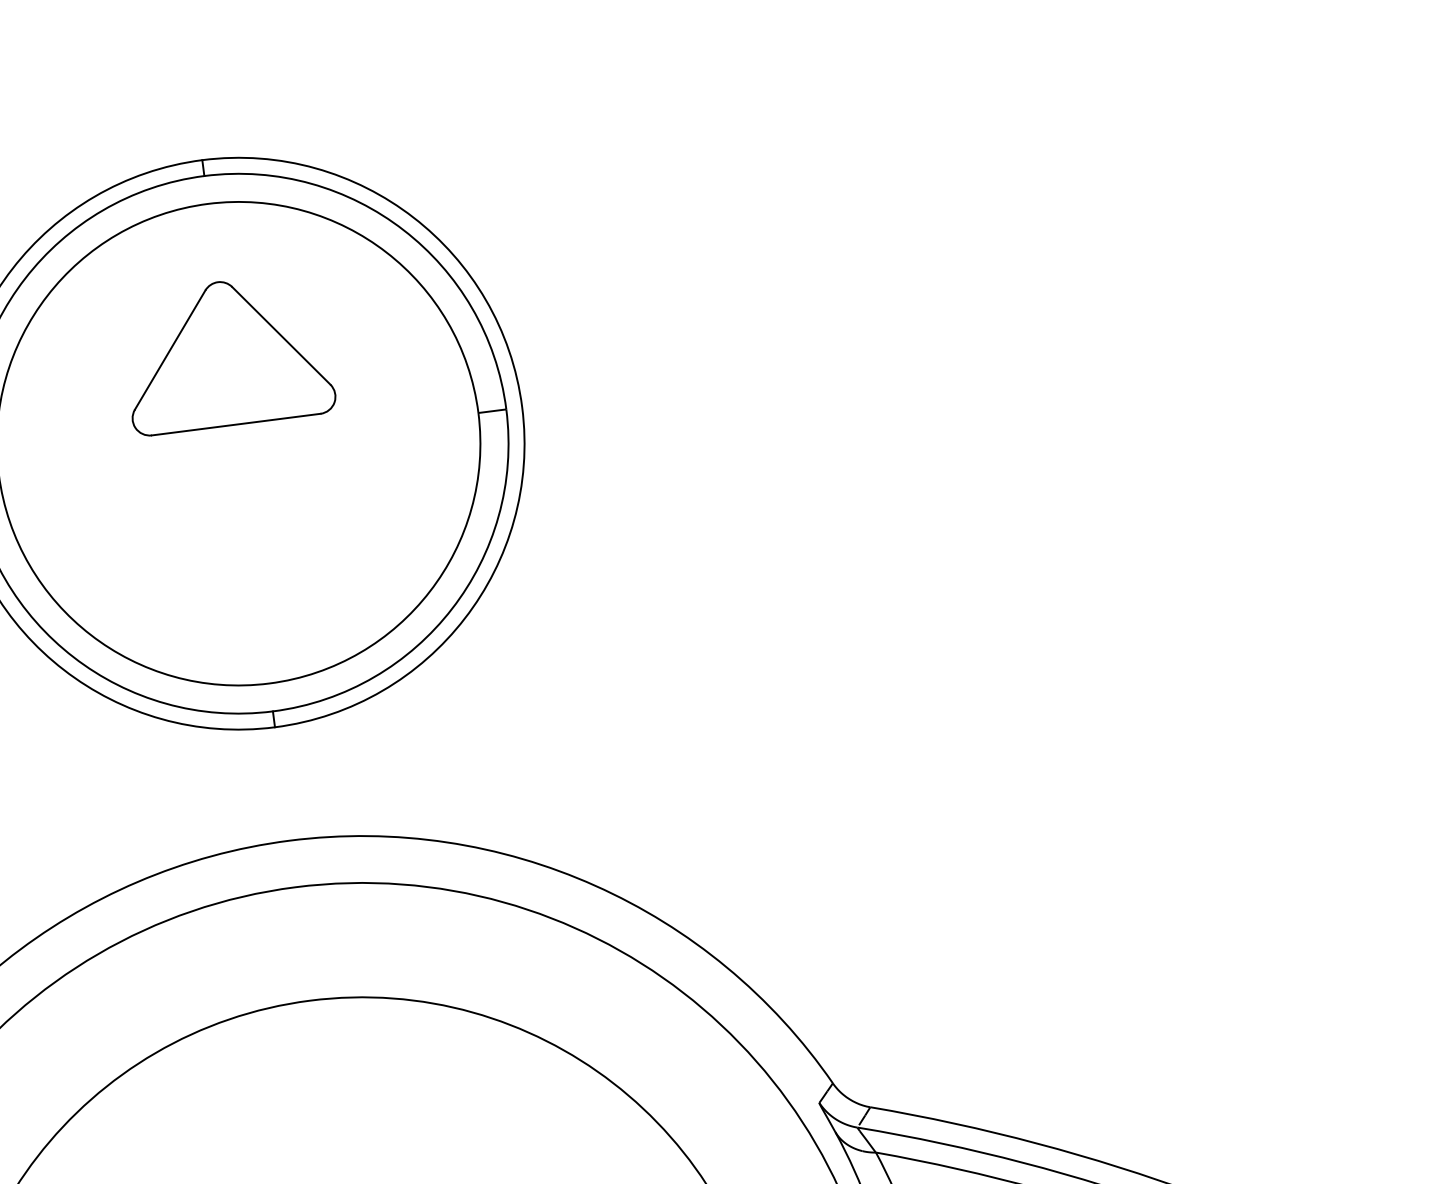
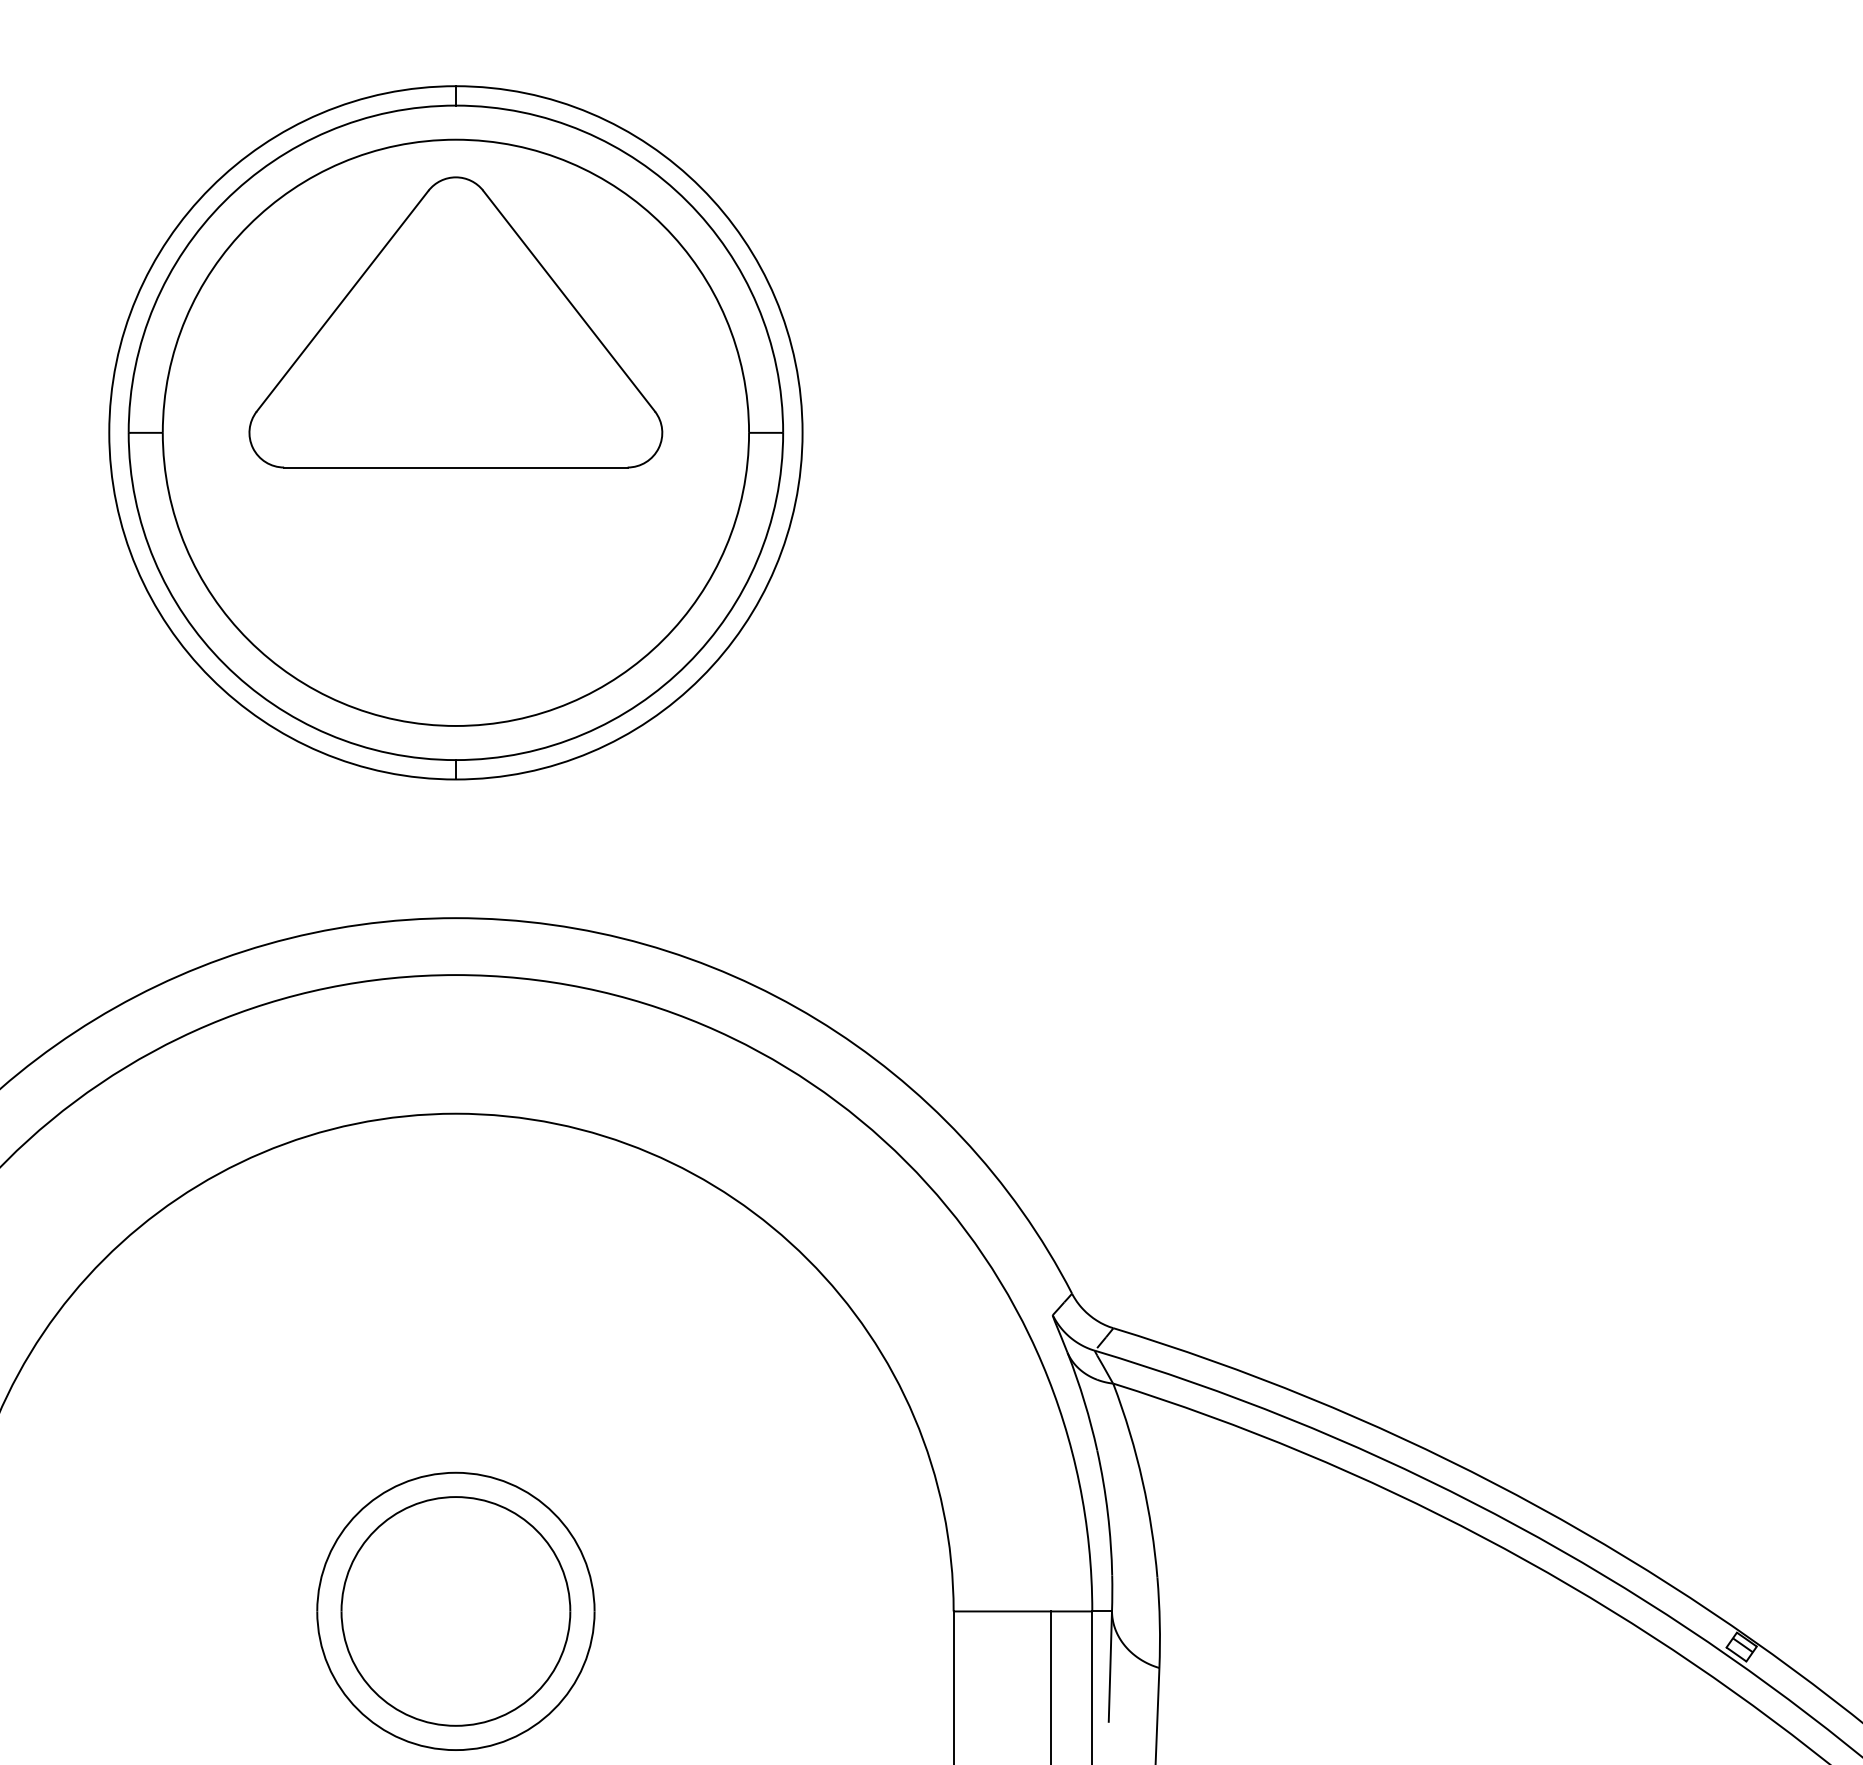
part: (226, 353) -> (455, 322), size x1.67

